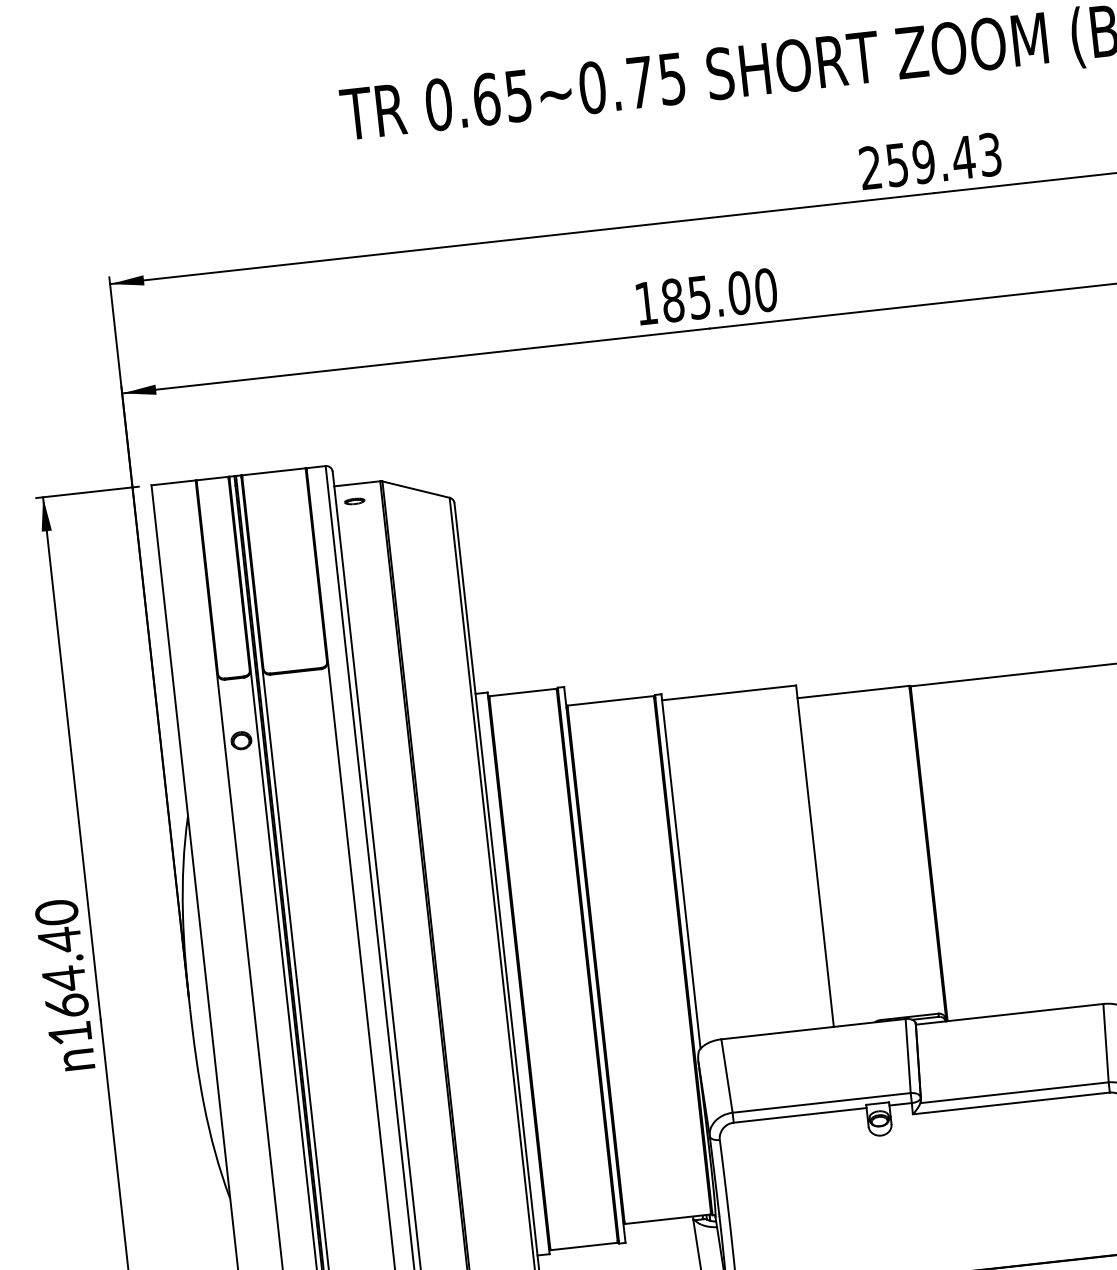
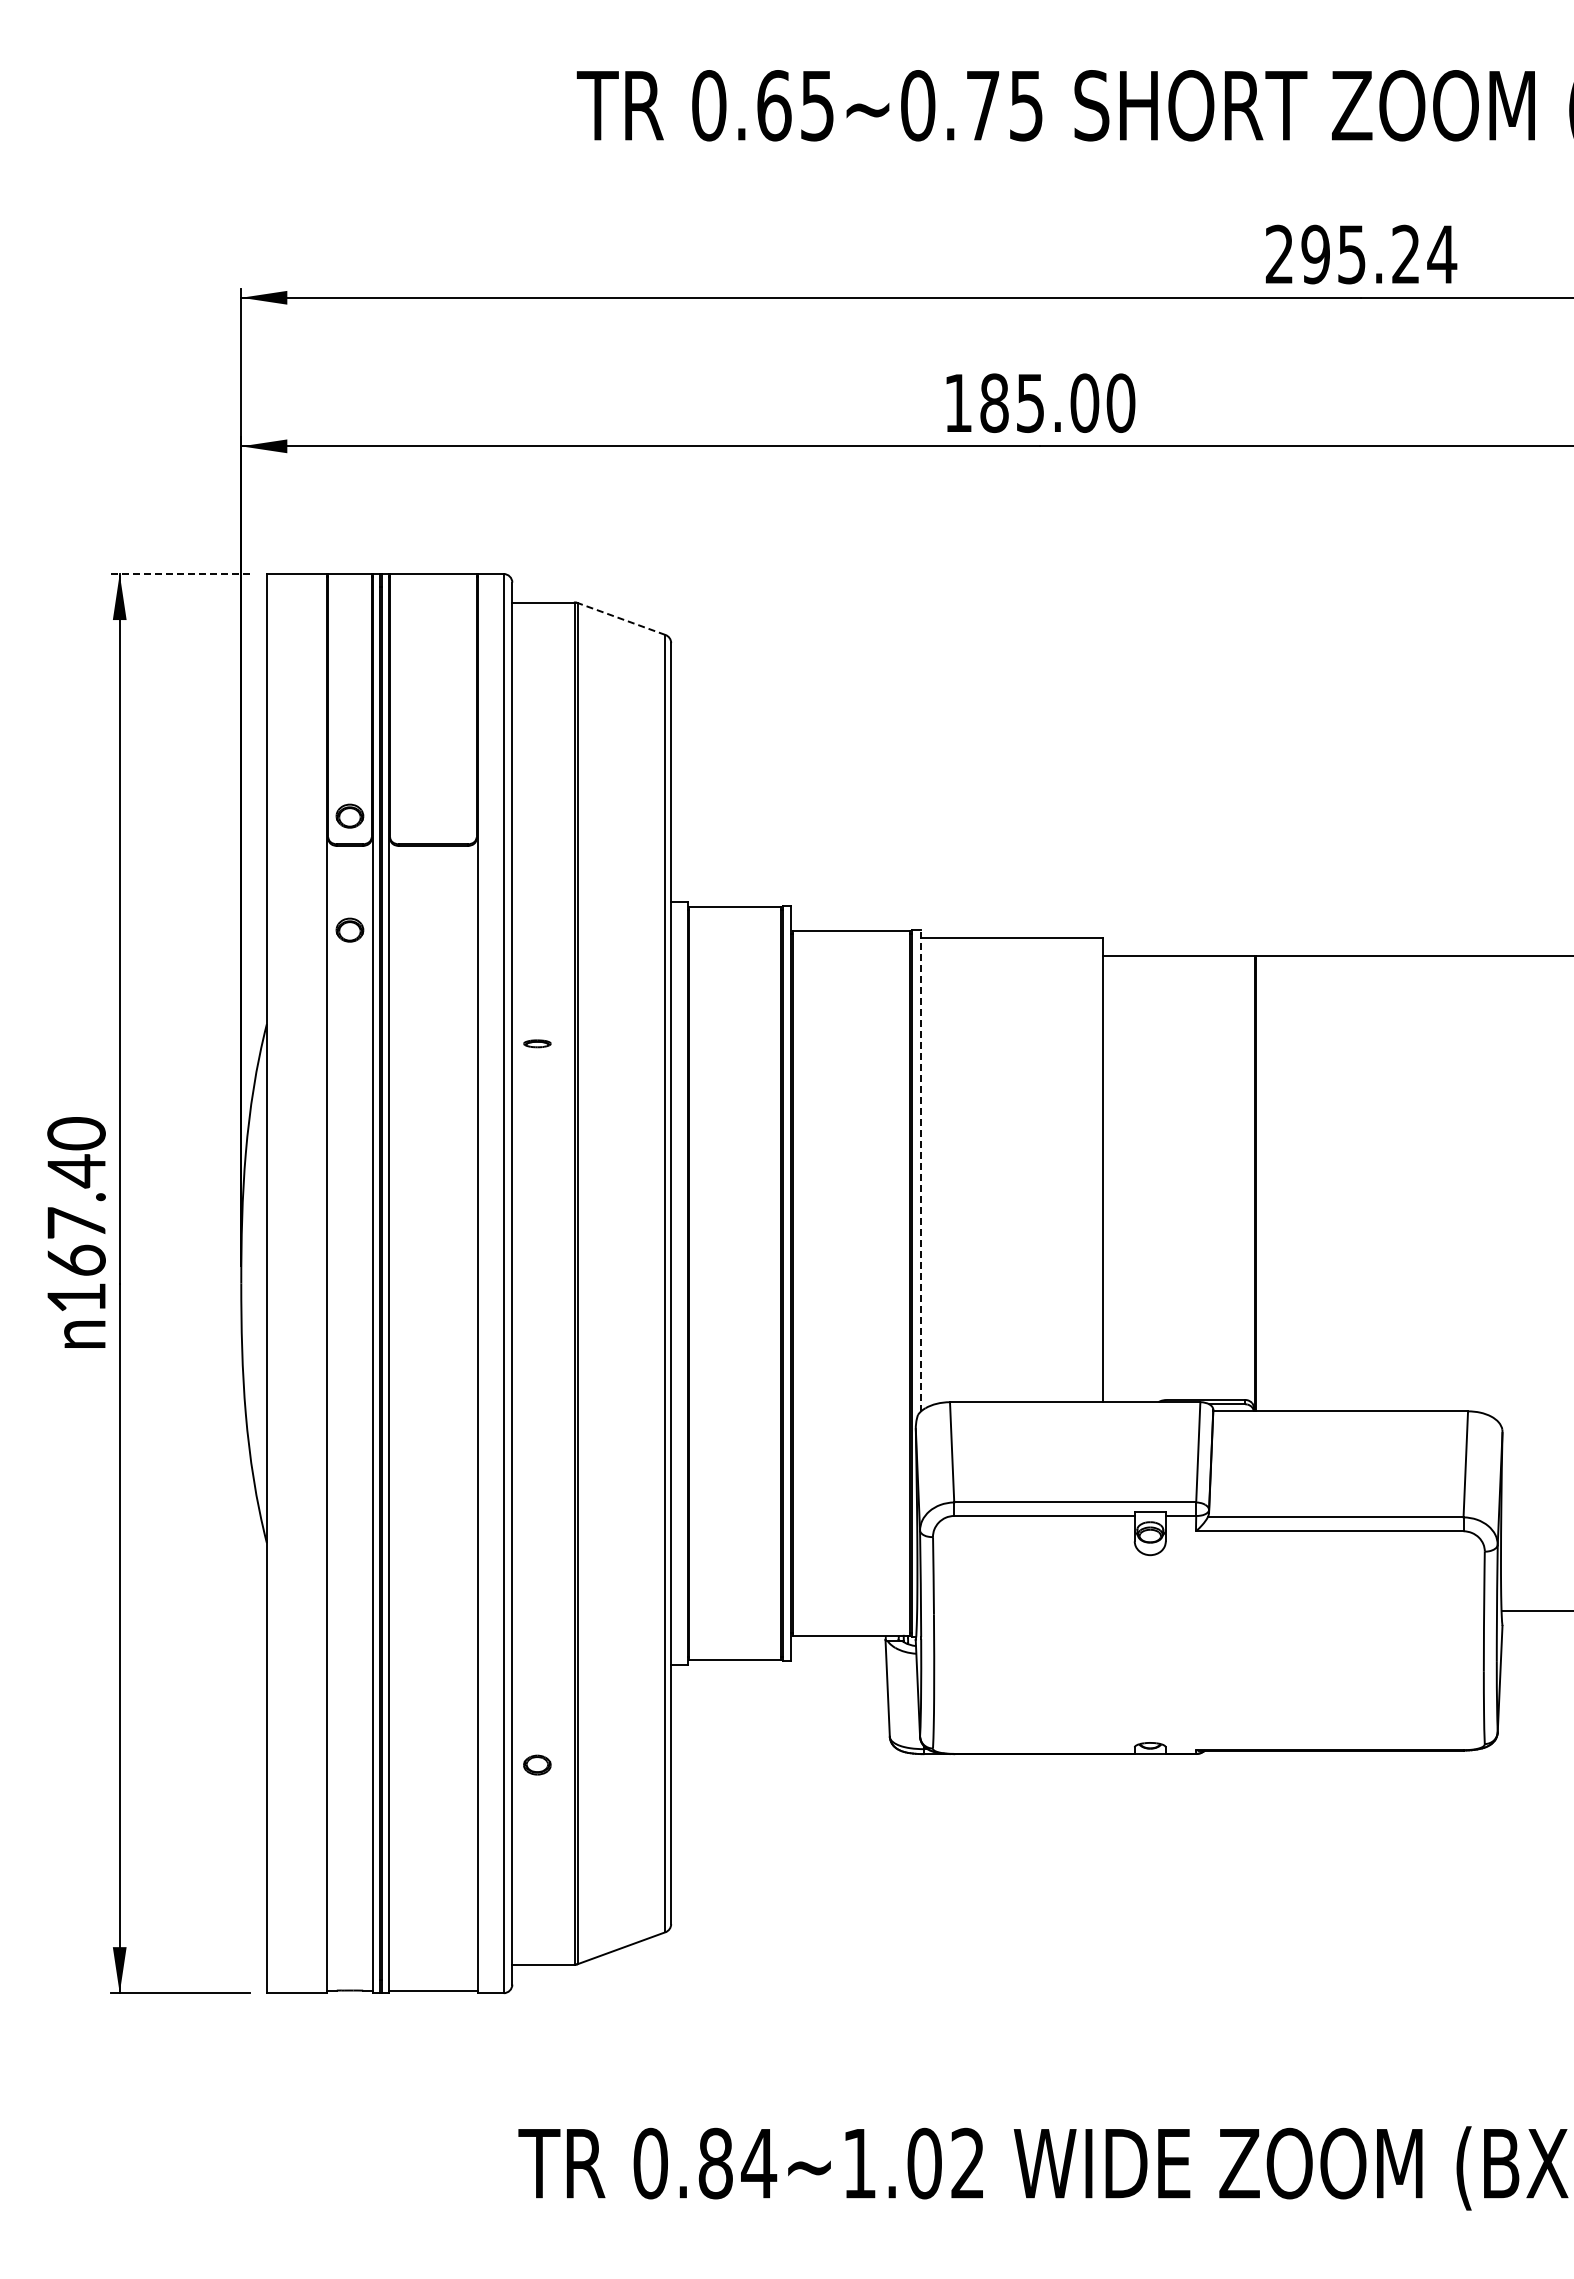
text: (944, 159) -> (1379, 254), 259.43 -> 295.24
line: (416, 489) -> (621, 619), solid -> dashed
line: (87, 492) -> (180, 574), solid -> dashed
part: (354, 501) -> (537, 1043), moved
part: (231, 656) -> (349, 815), added
line: (680, 871) -> (920, 1170), solid -> dashed
text: (64, 978) -> (76, 1223), 164.40 -> 167.40

